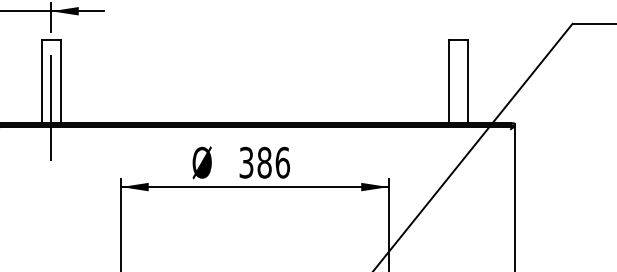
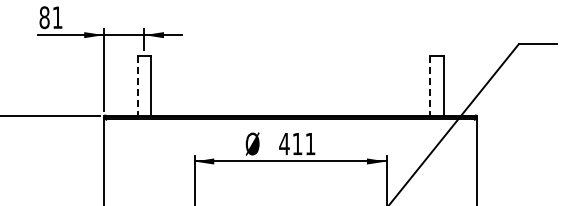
line: (41, 81) -> (137, 85), solid -> dashed
line: (449, 81) -> (430, 85), solid -> dashed
line: (51, 100) -> (144, 99), removed
text: (264, 162) -> (297, 143), 386 -> 411

